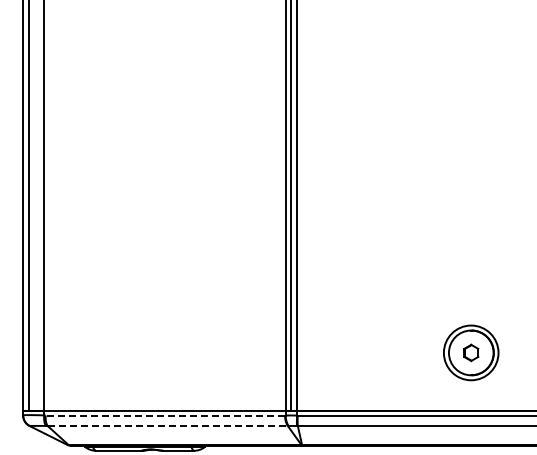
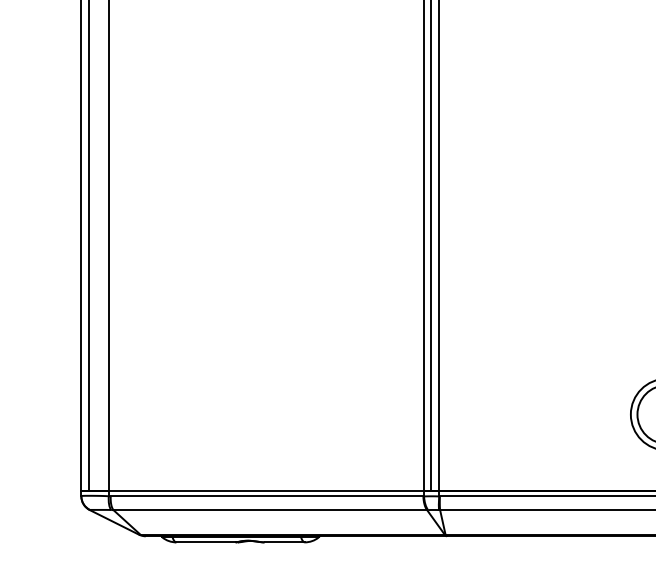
line: (165, 415) -> (267, 496), dashed -> solid
line: (168, 426) -> (271, 510), dashed -> solid

